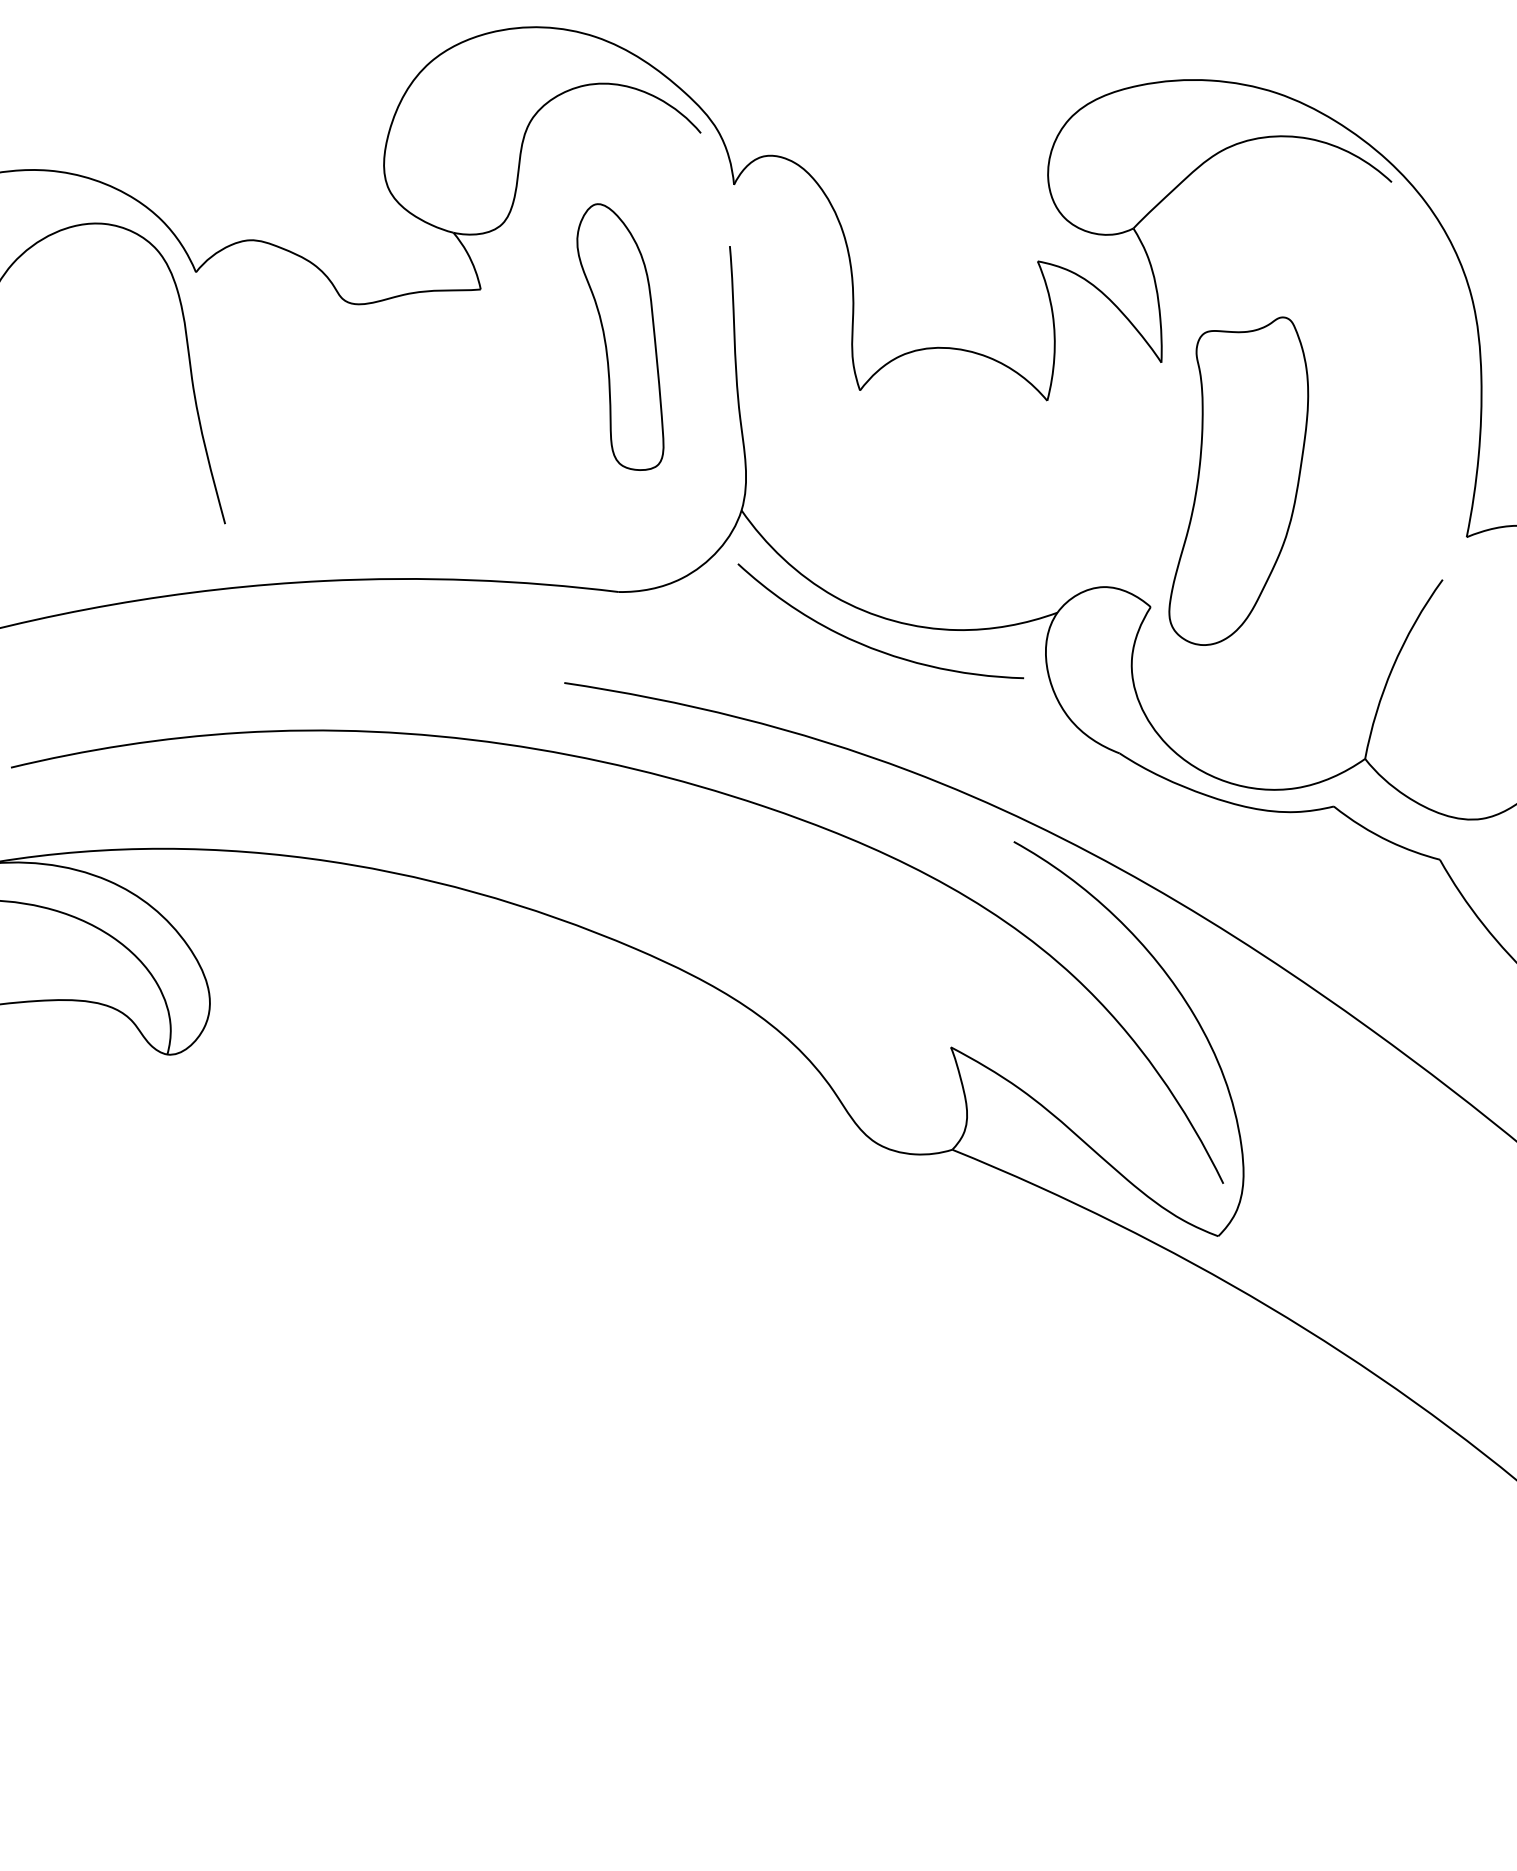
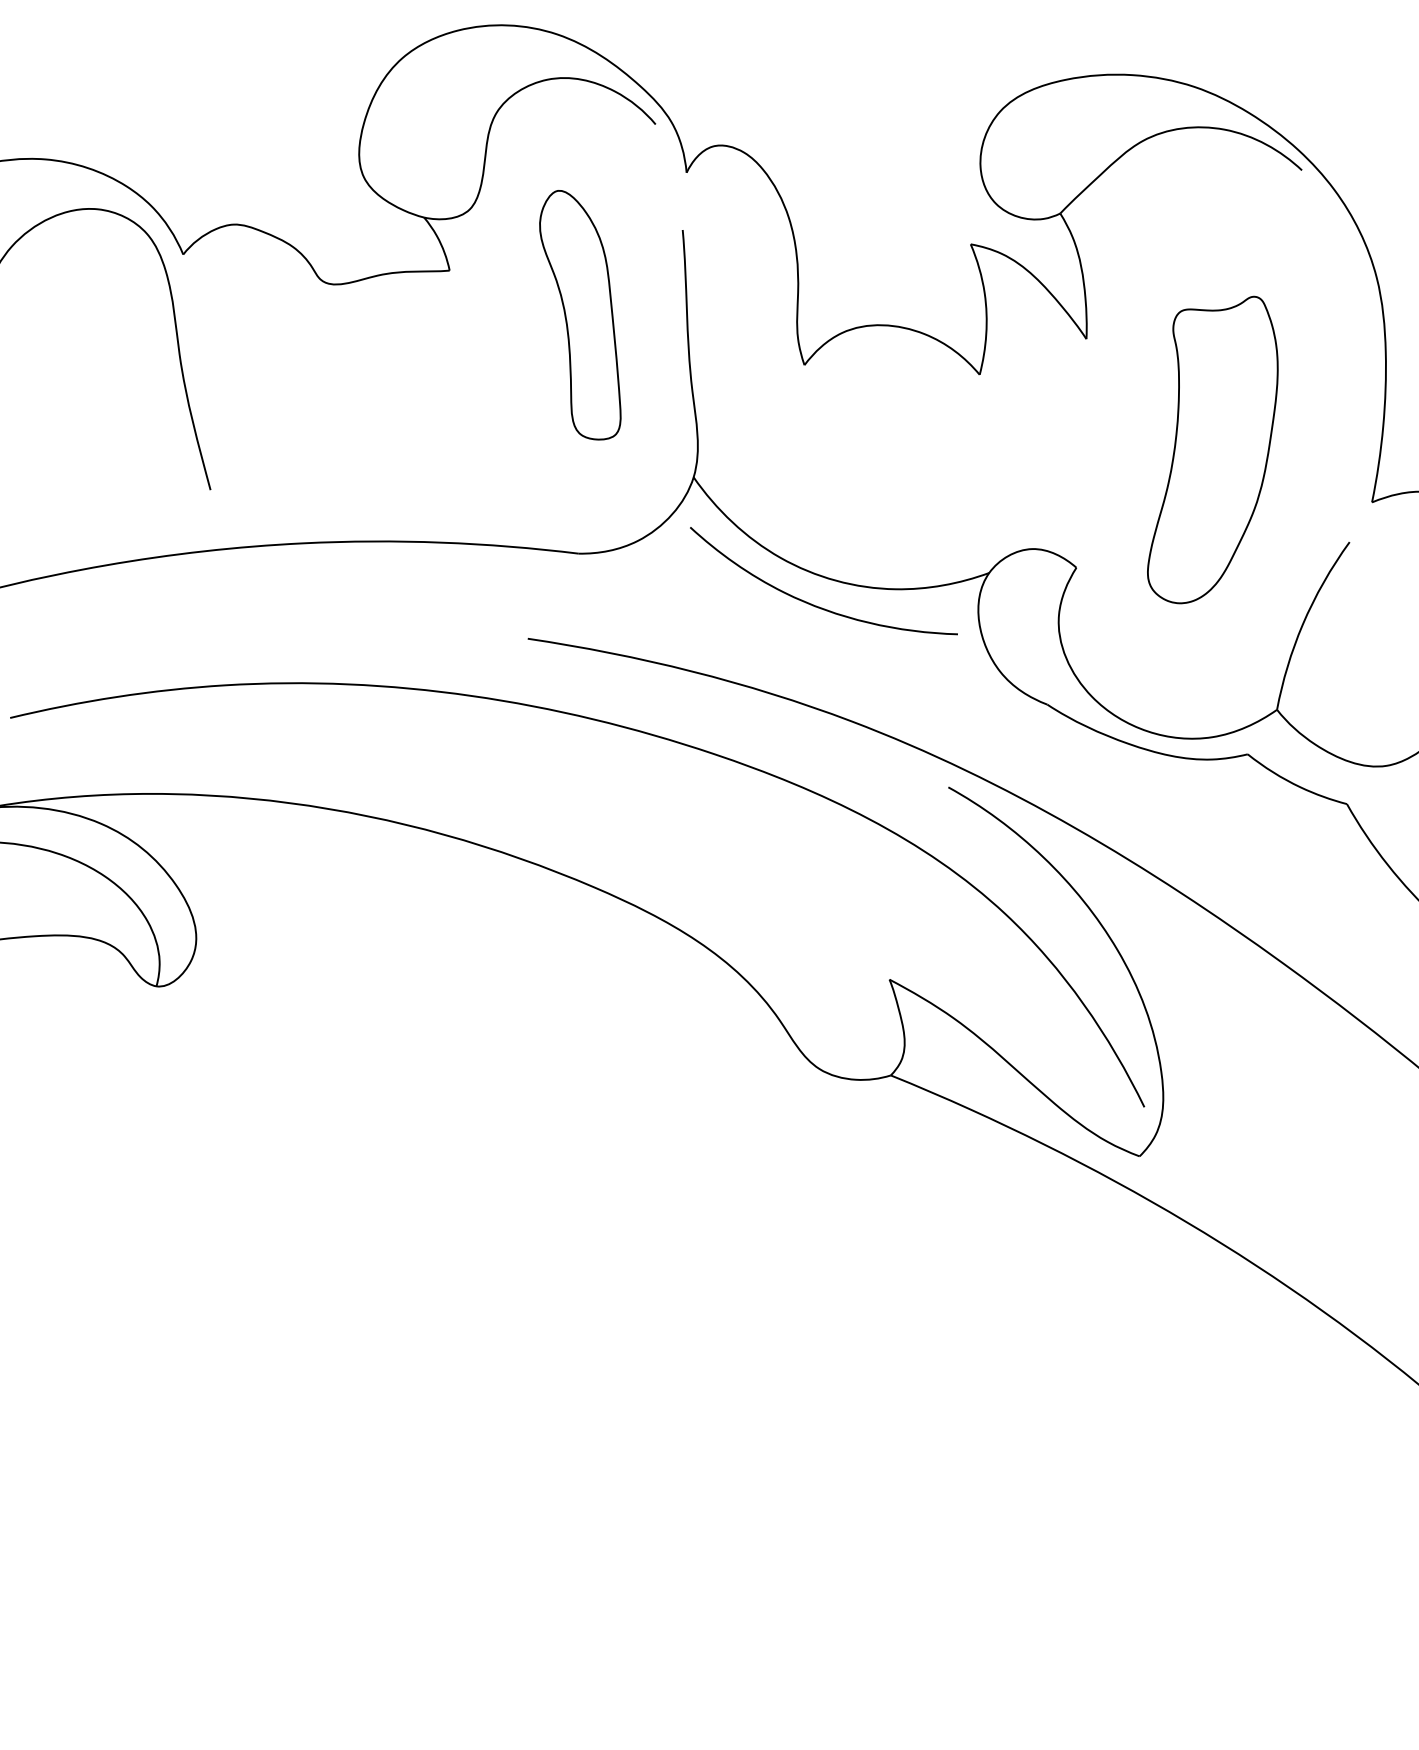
part: (1238, 480) -> (1212, 449), moved

